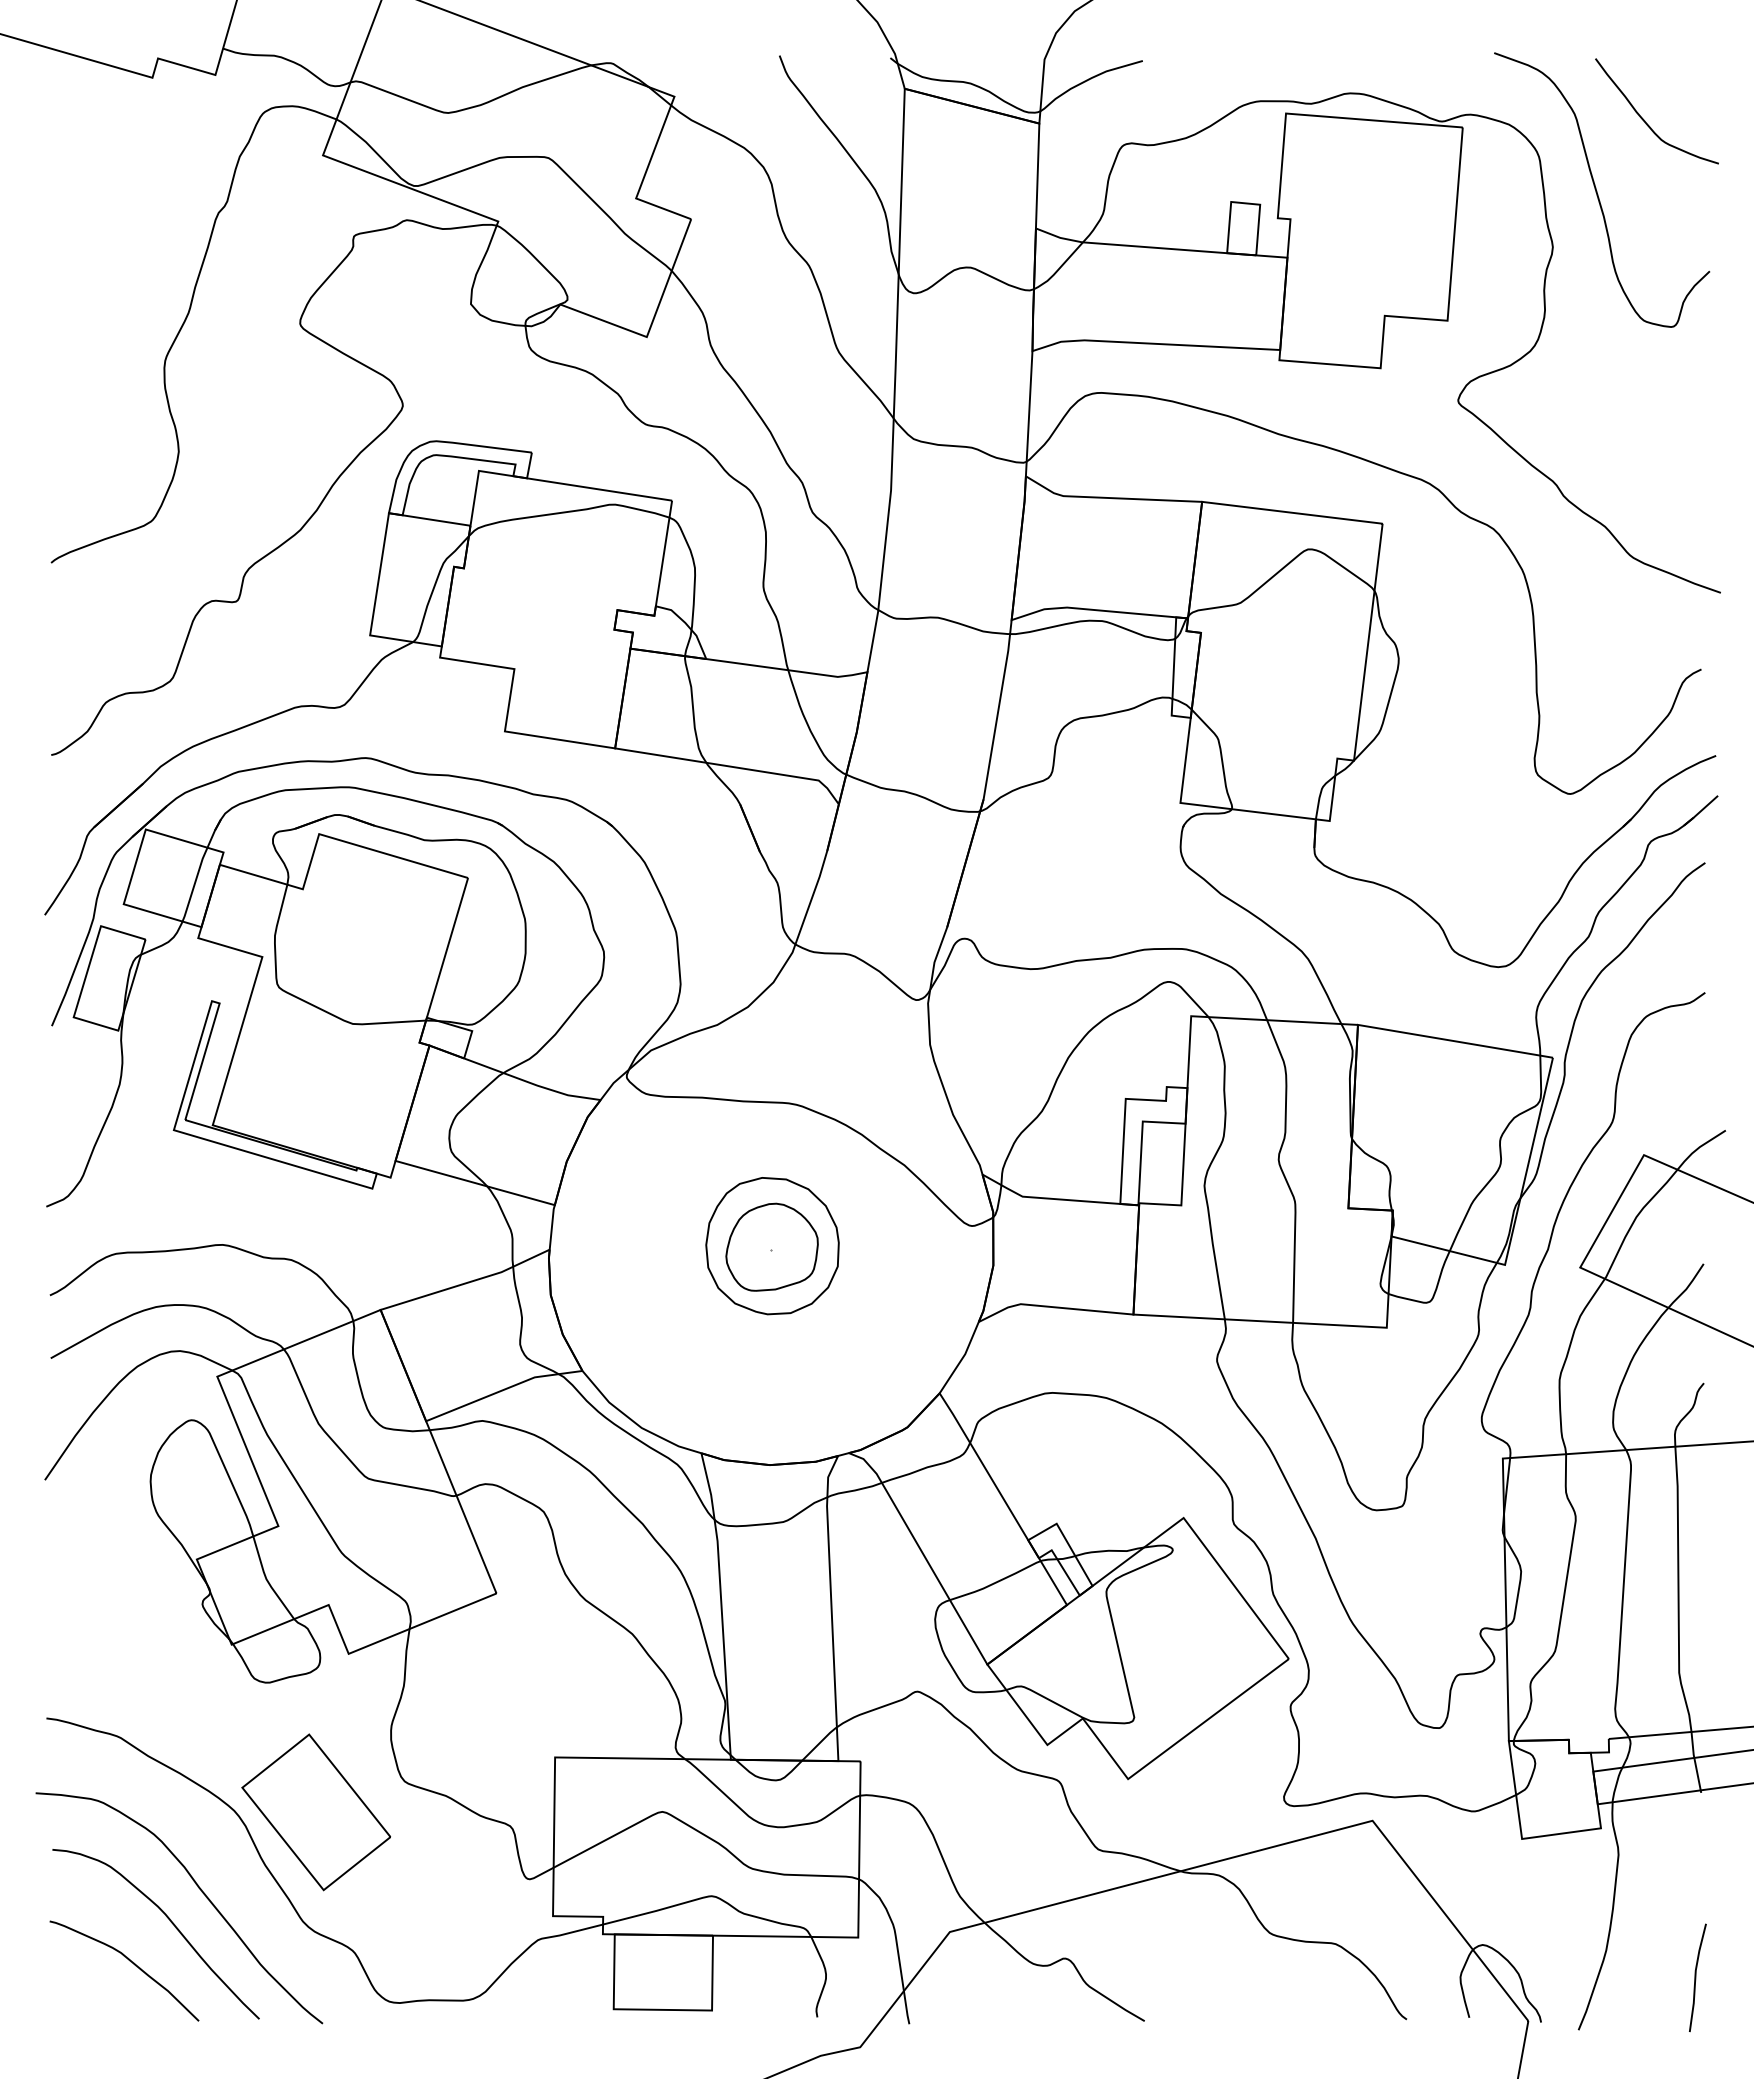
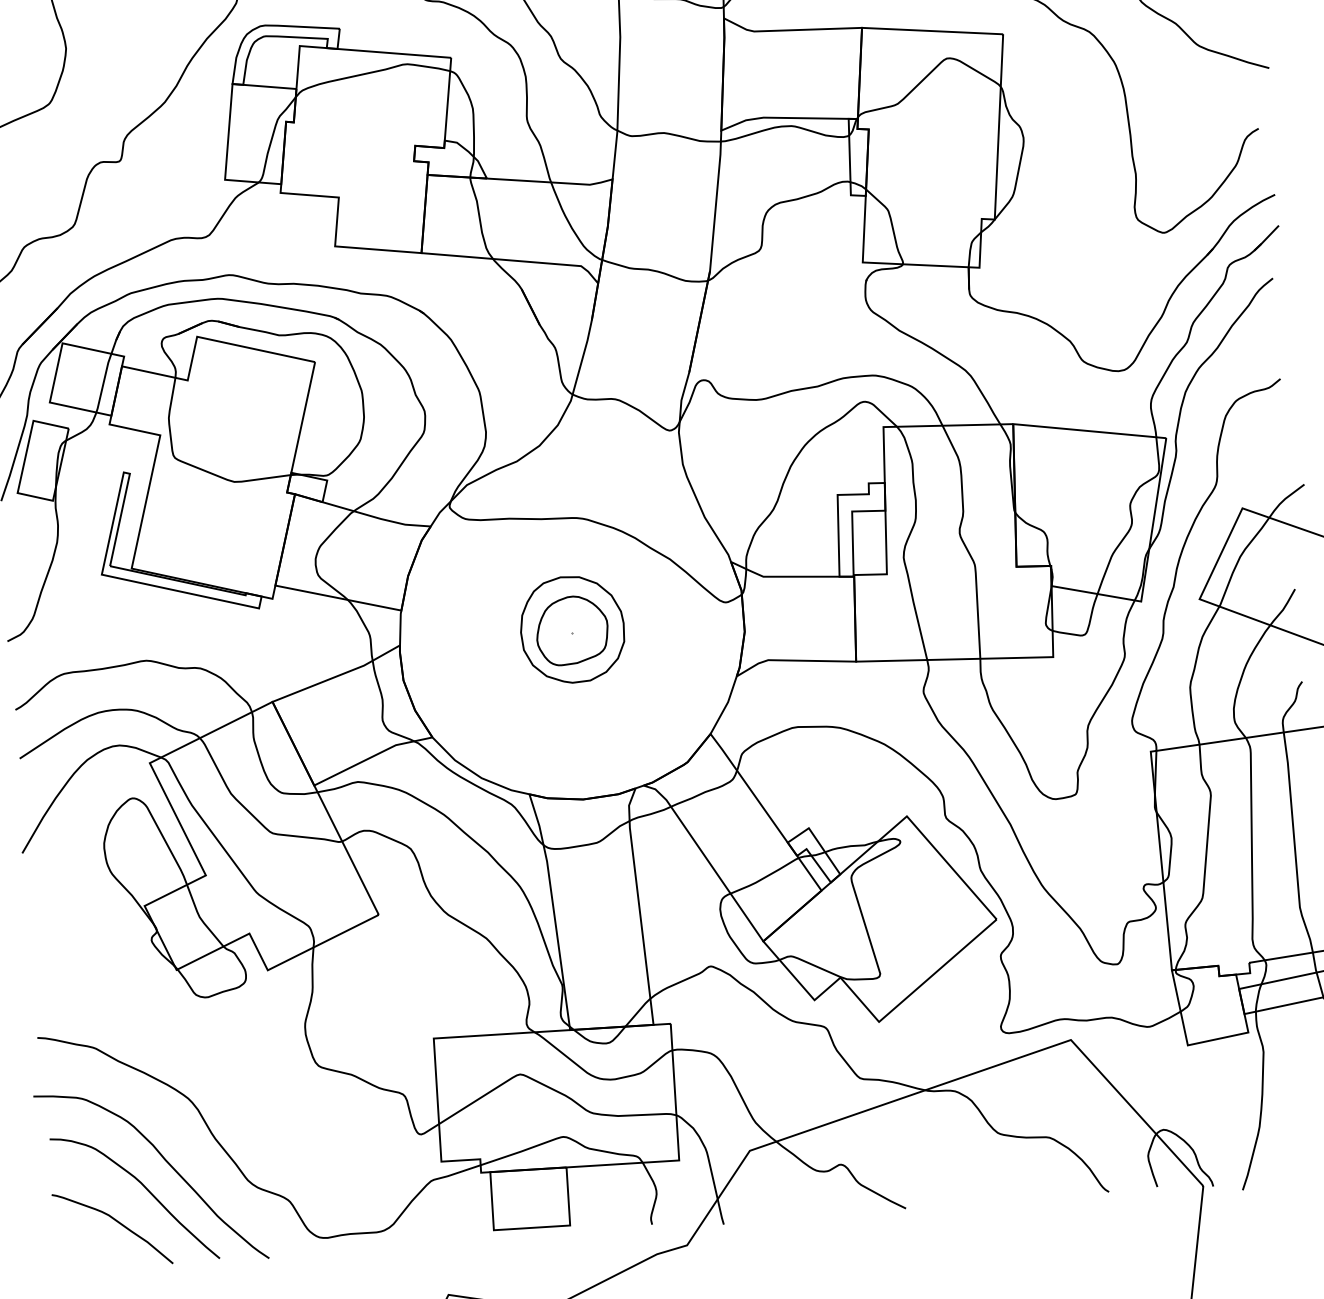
part: (315, 1812) -> (251, 1095), removed

